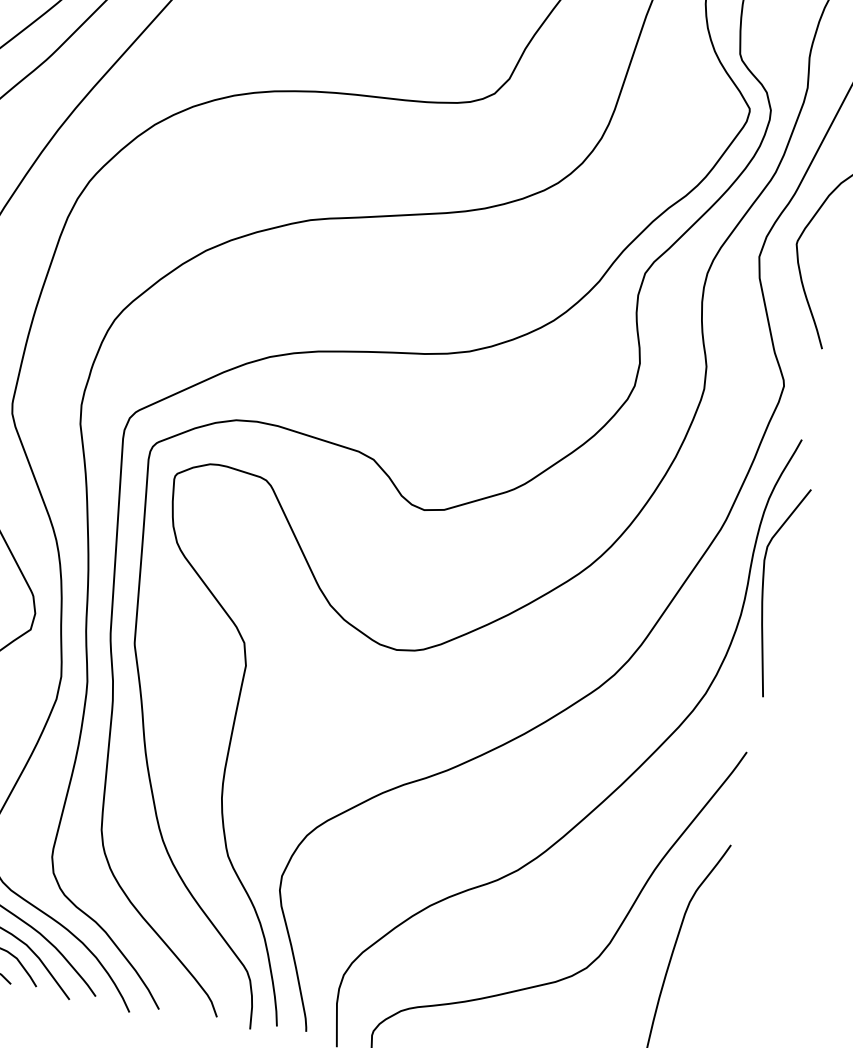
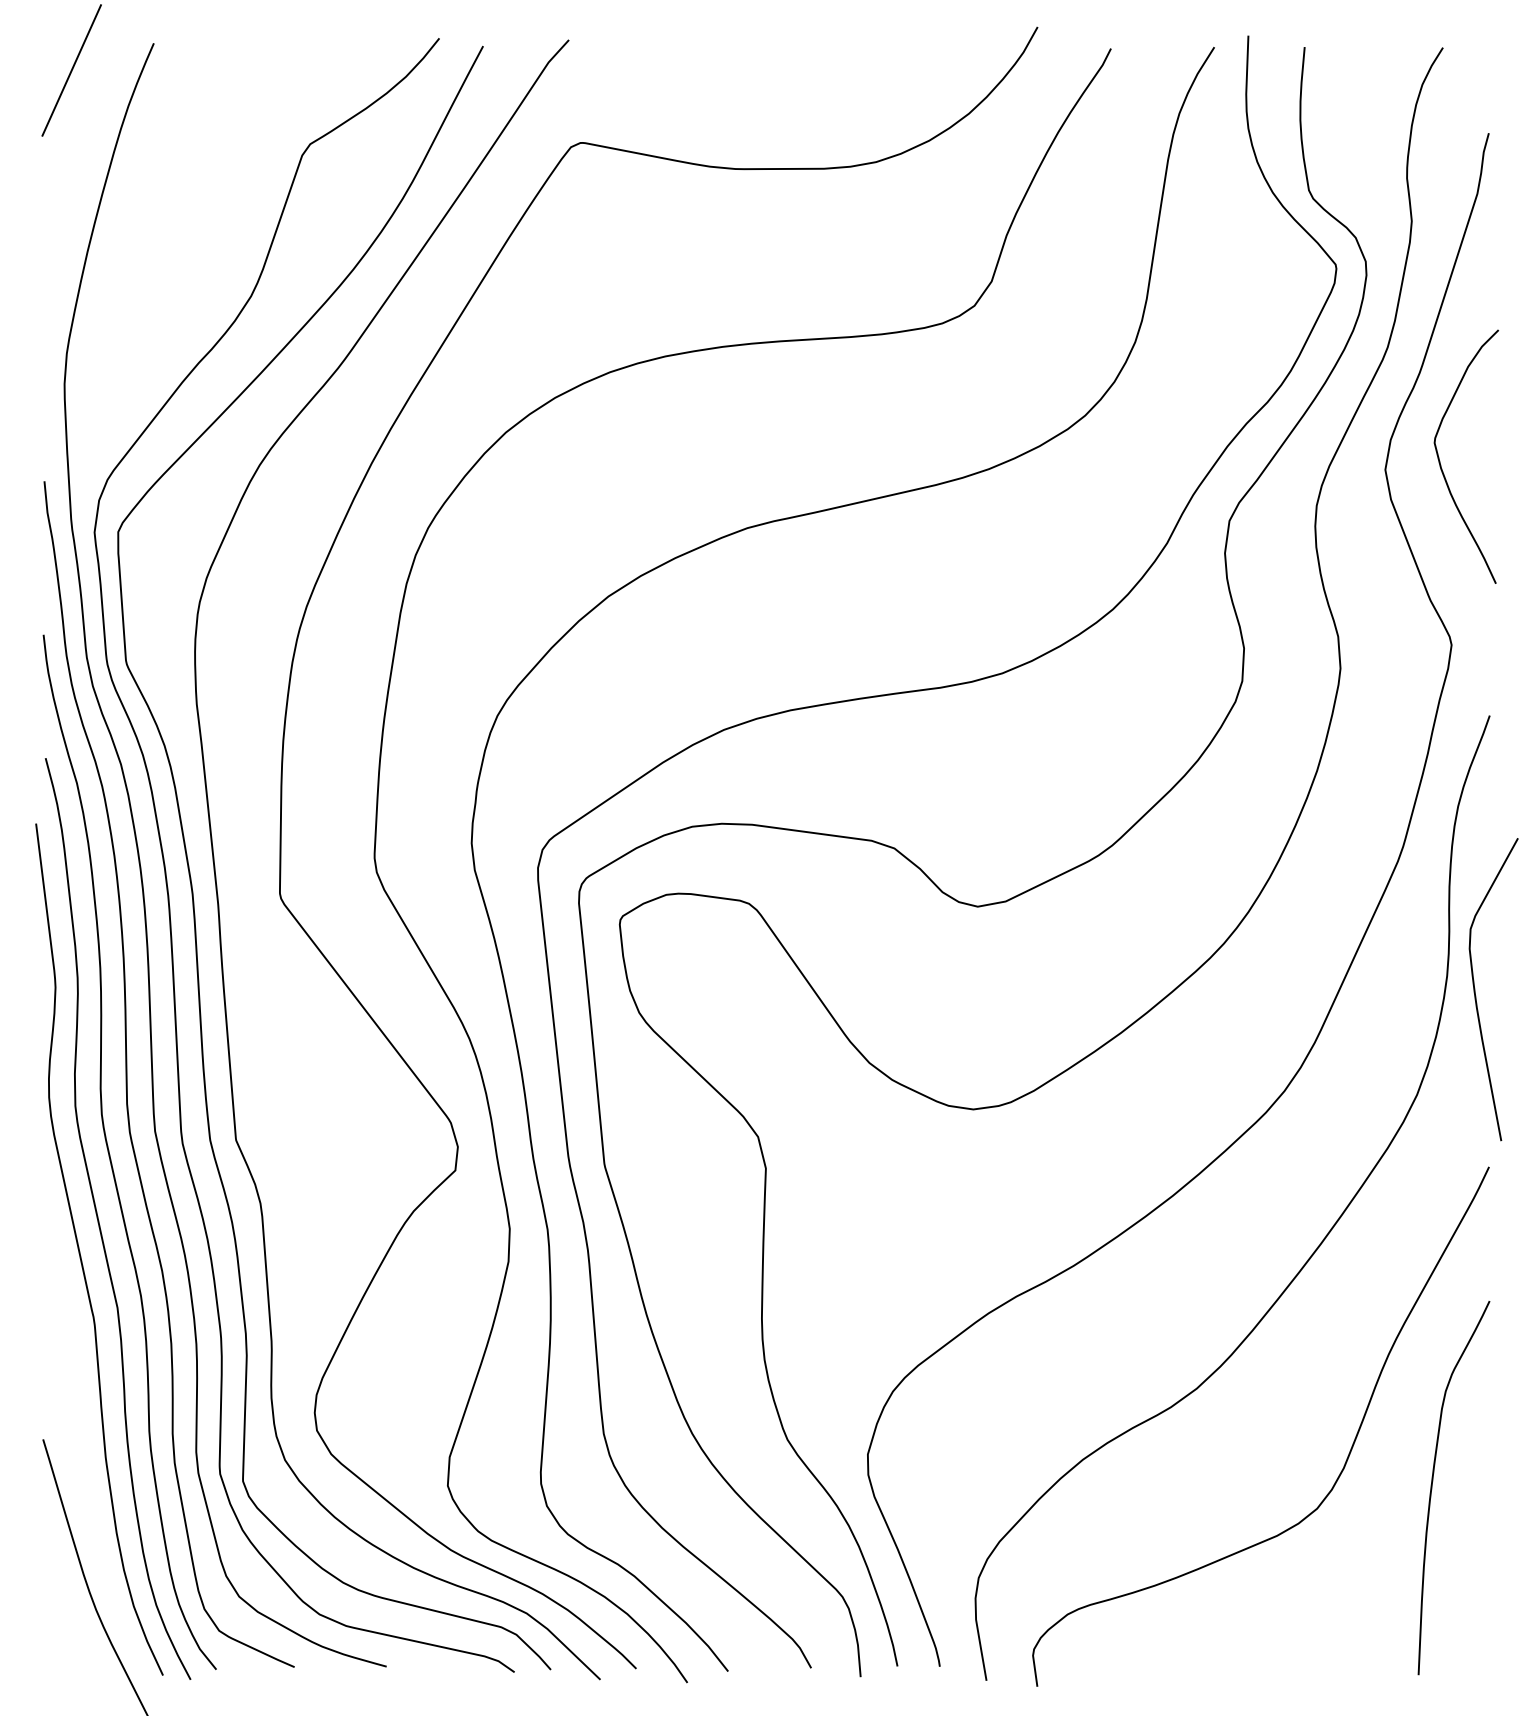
curve: (763, 589) -> (1475, 989), moved

